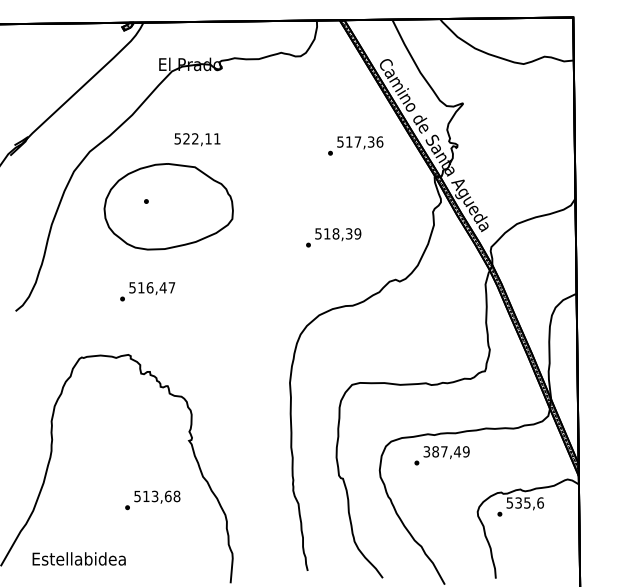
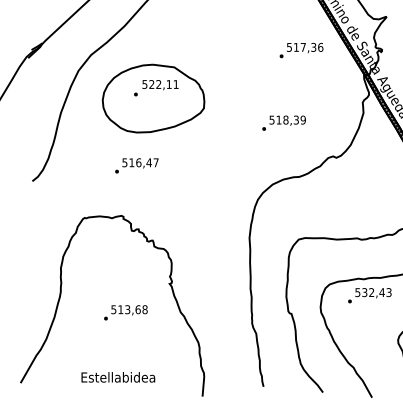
text: (197, 139) -> (160, 84), moved
text: (446, 451) -> (373, 292), 387,49 -> 532,43
text: (152, 500) -> (125, 312), moved
text: (78, 558) -> (117, 377), moved

